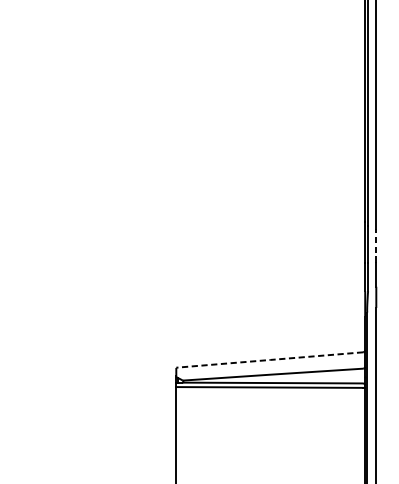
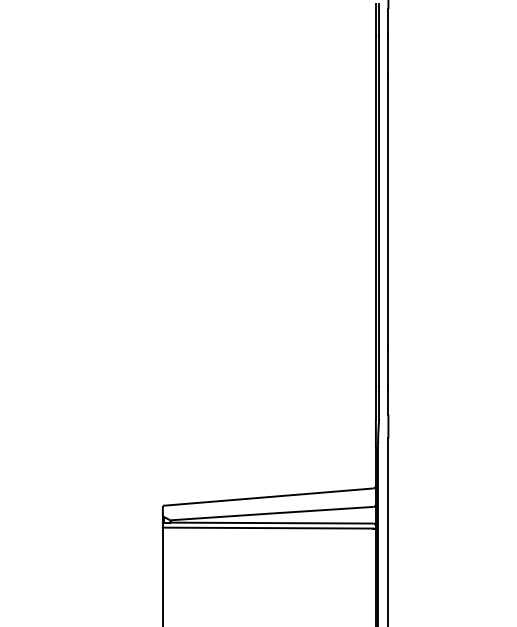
line: (376, 245) -> (388, 368), dashed -> solid
line: (269, 360) -> (268, 497), dashed -> solid

